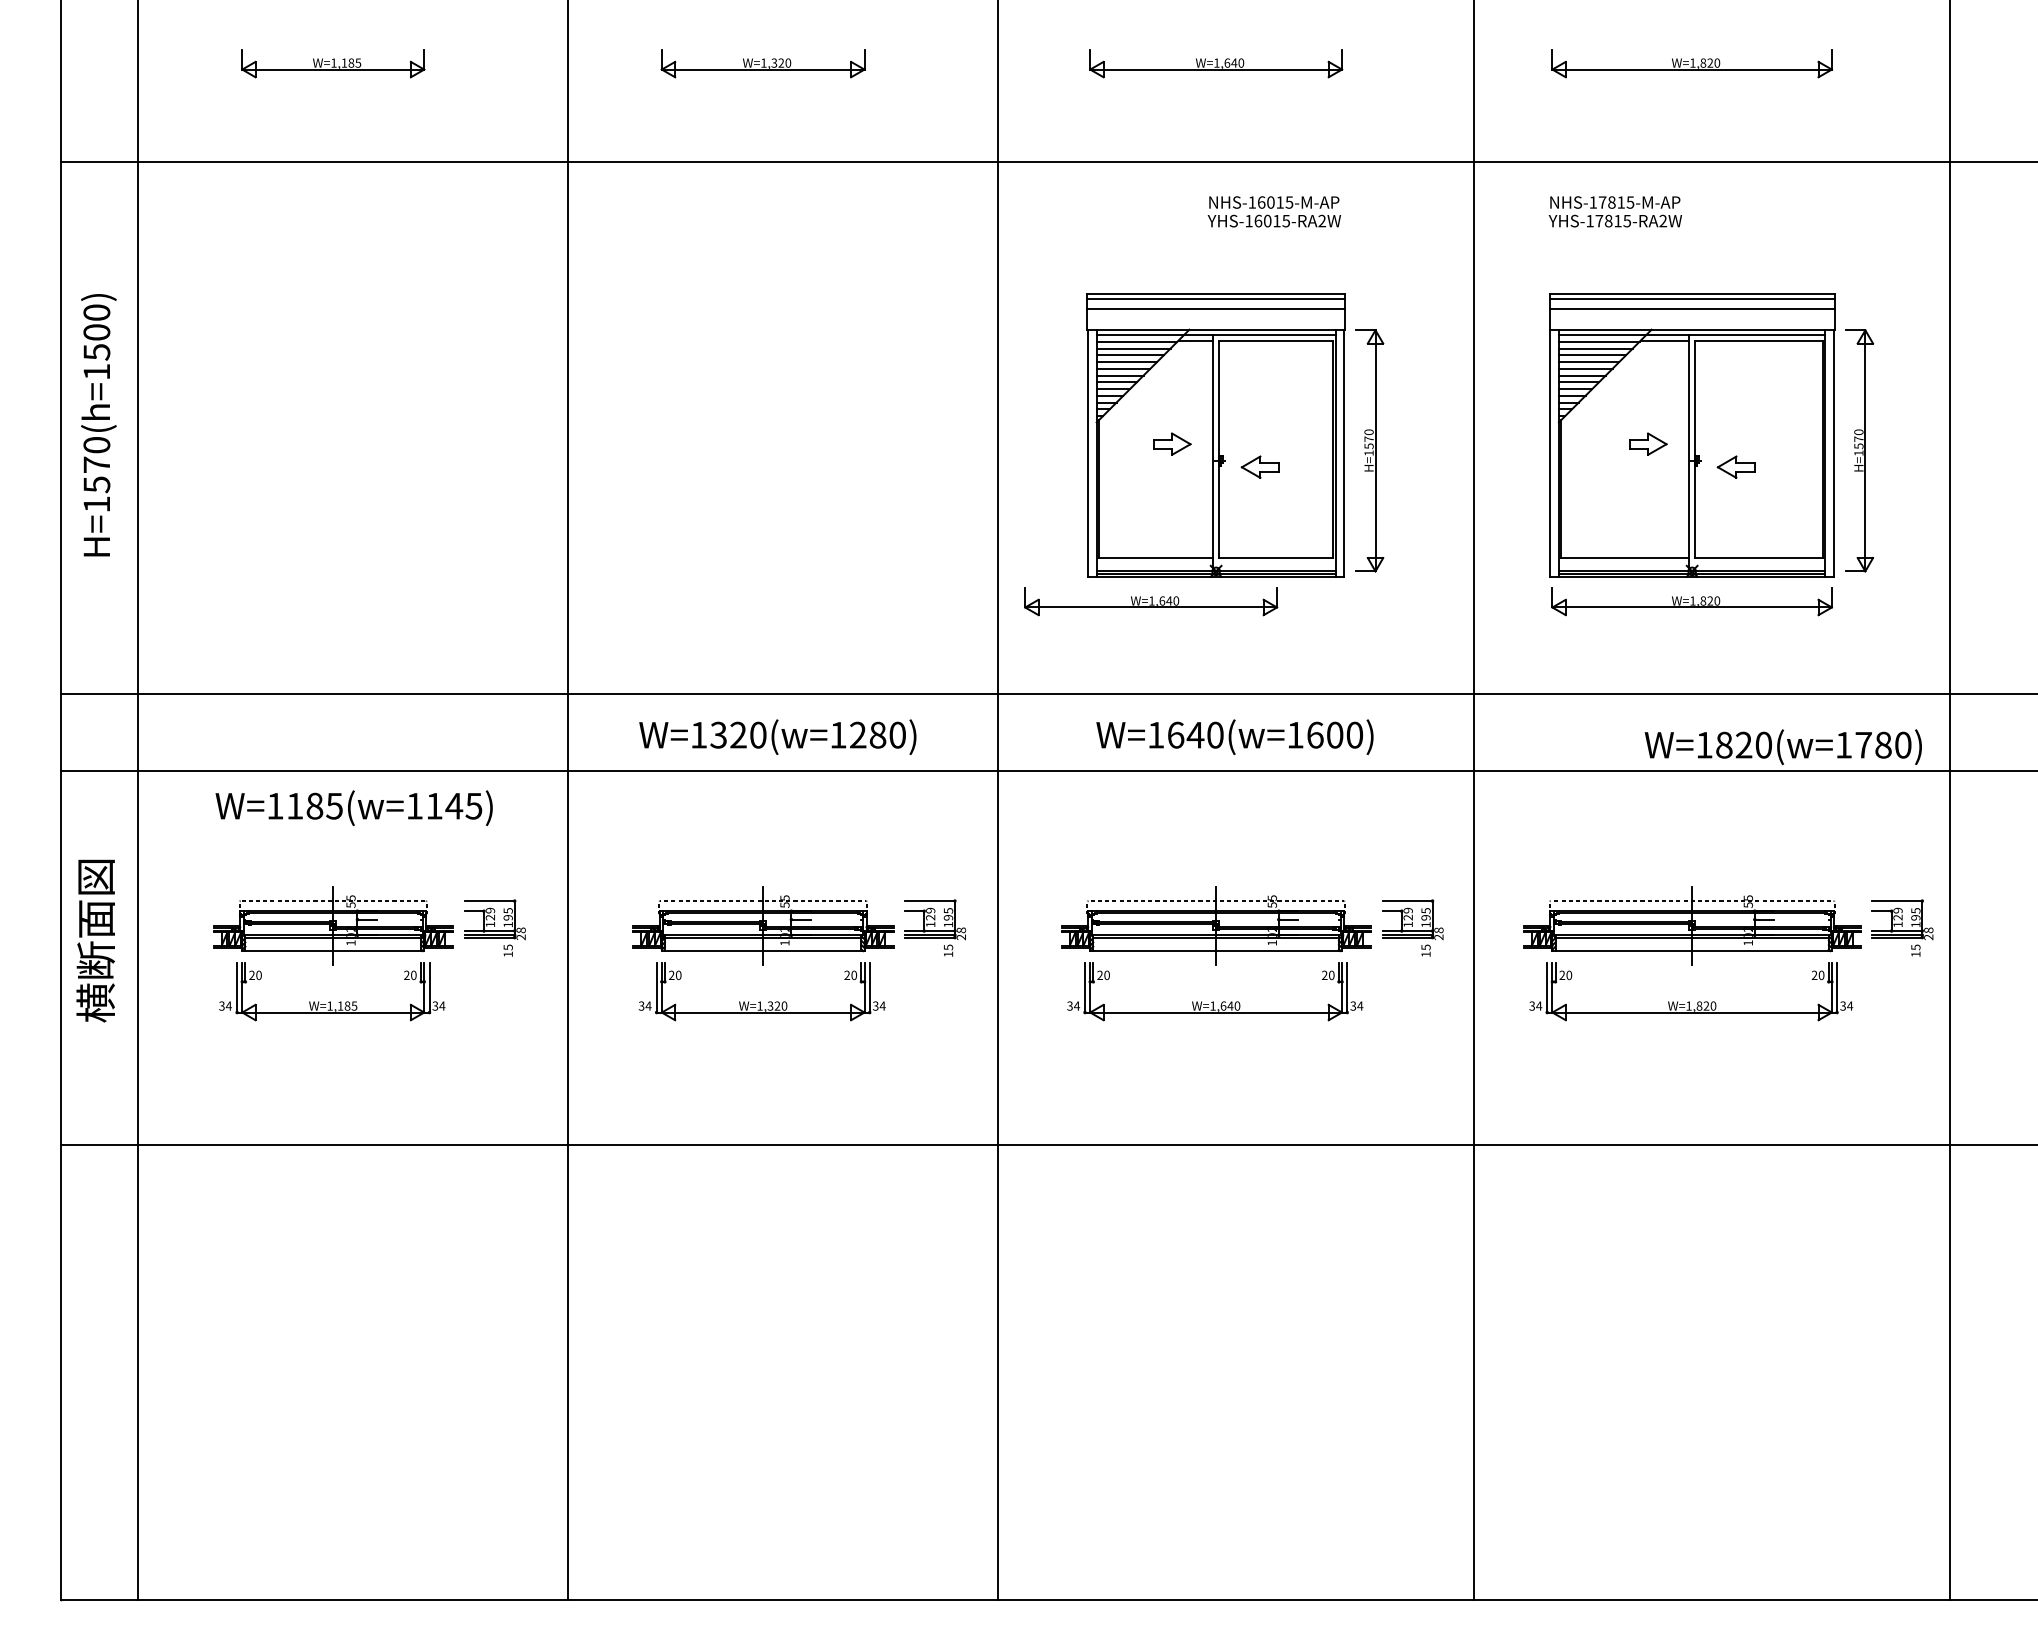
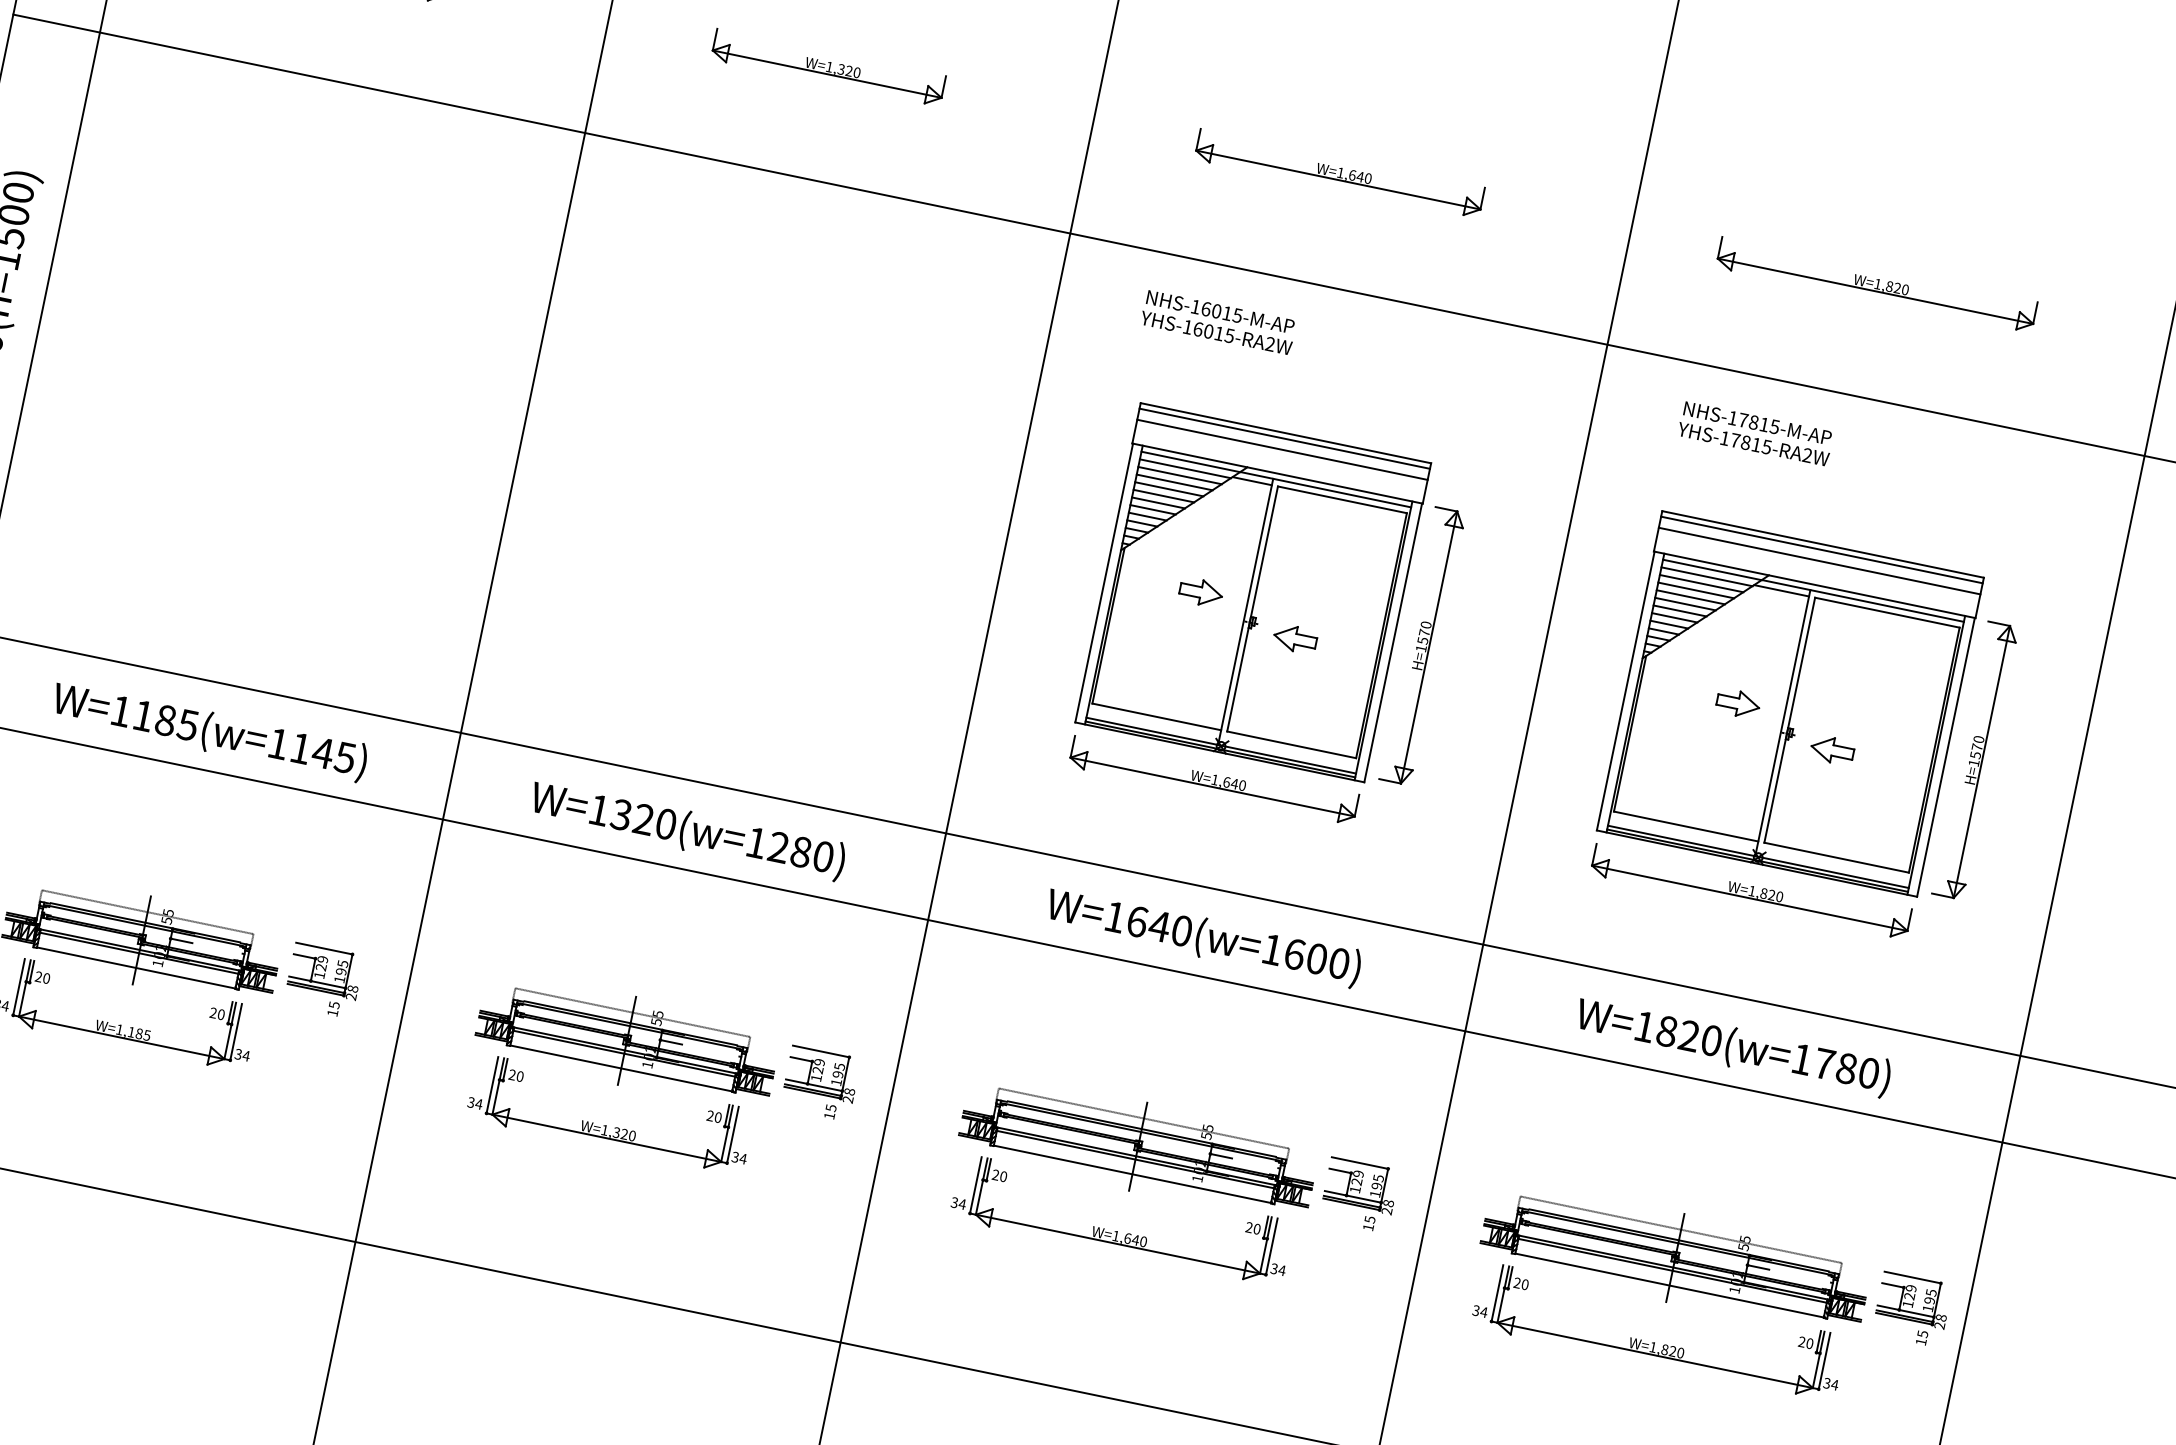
text: (1273, 211) -> (1217, 322), moved
part: (1151, 601) -> (1214, 780), moved
text: (1782, 746) -> (1732, 1046), moved
text: (353, 807) -> (209, 731), moved

